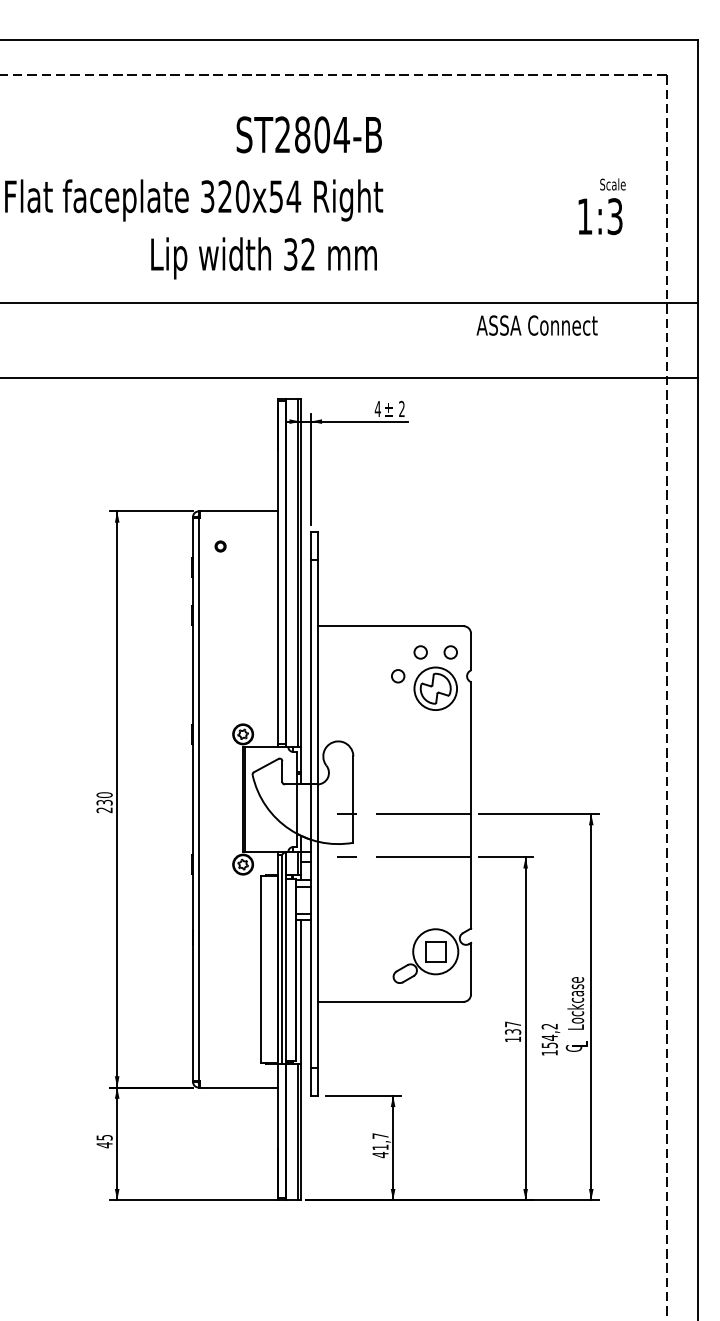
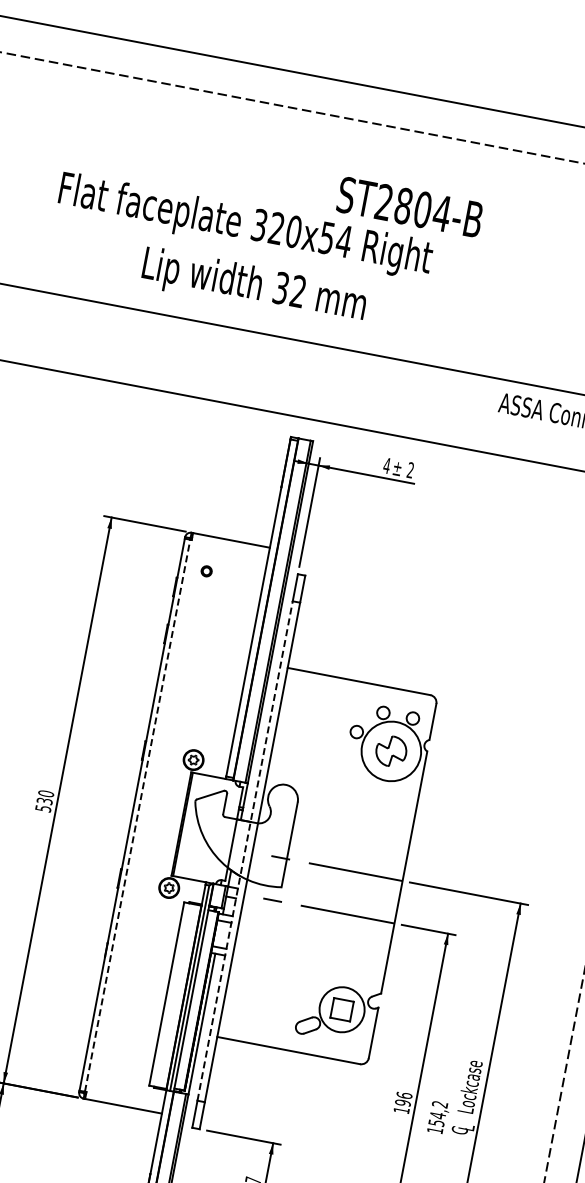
text: (308, 134) -> (409, 206), moved
text: (263, 258) -> (253, 287), moved
circle: (435, 688) -> (391, 751), size x1.4
line: (198, 799) -> (137, 815), solid -> dashed
text: (104, 810) -> (43, 808), 230 -> 530
line: (310, 813) -> (244, 850), solid -> dashed
text: (513, 1027) -> (404, 1098), 137 -> 196

